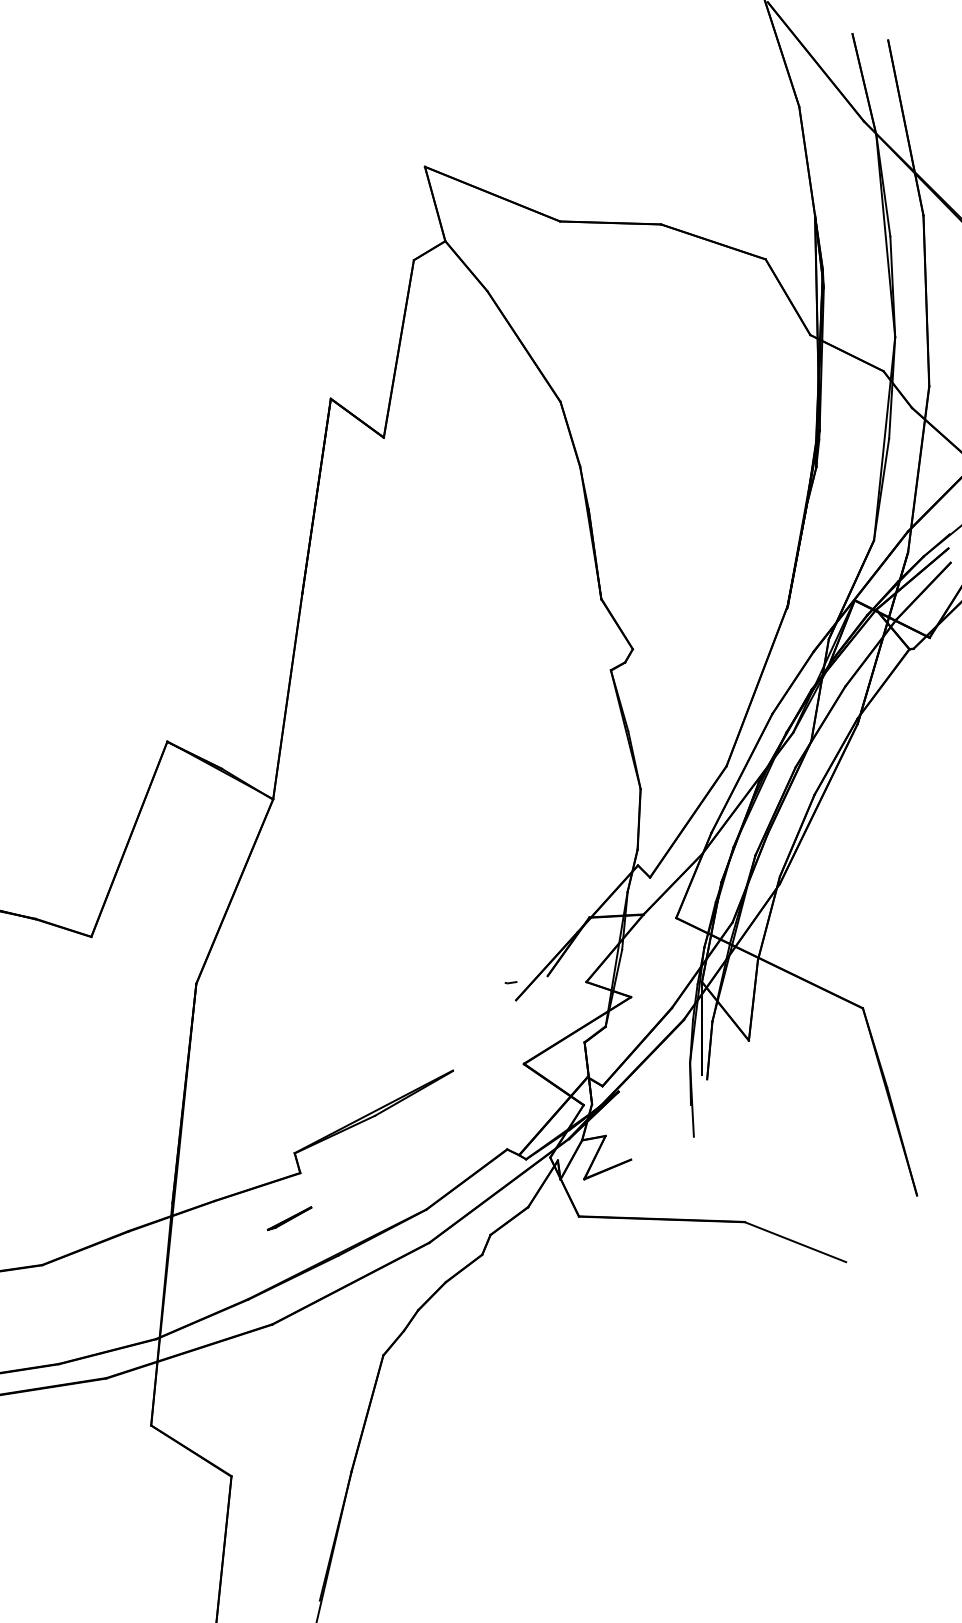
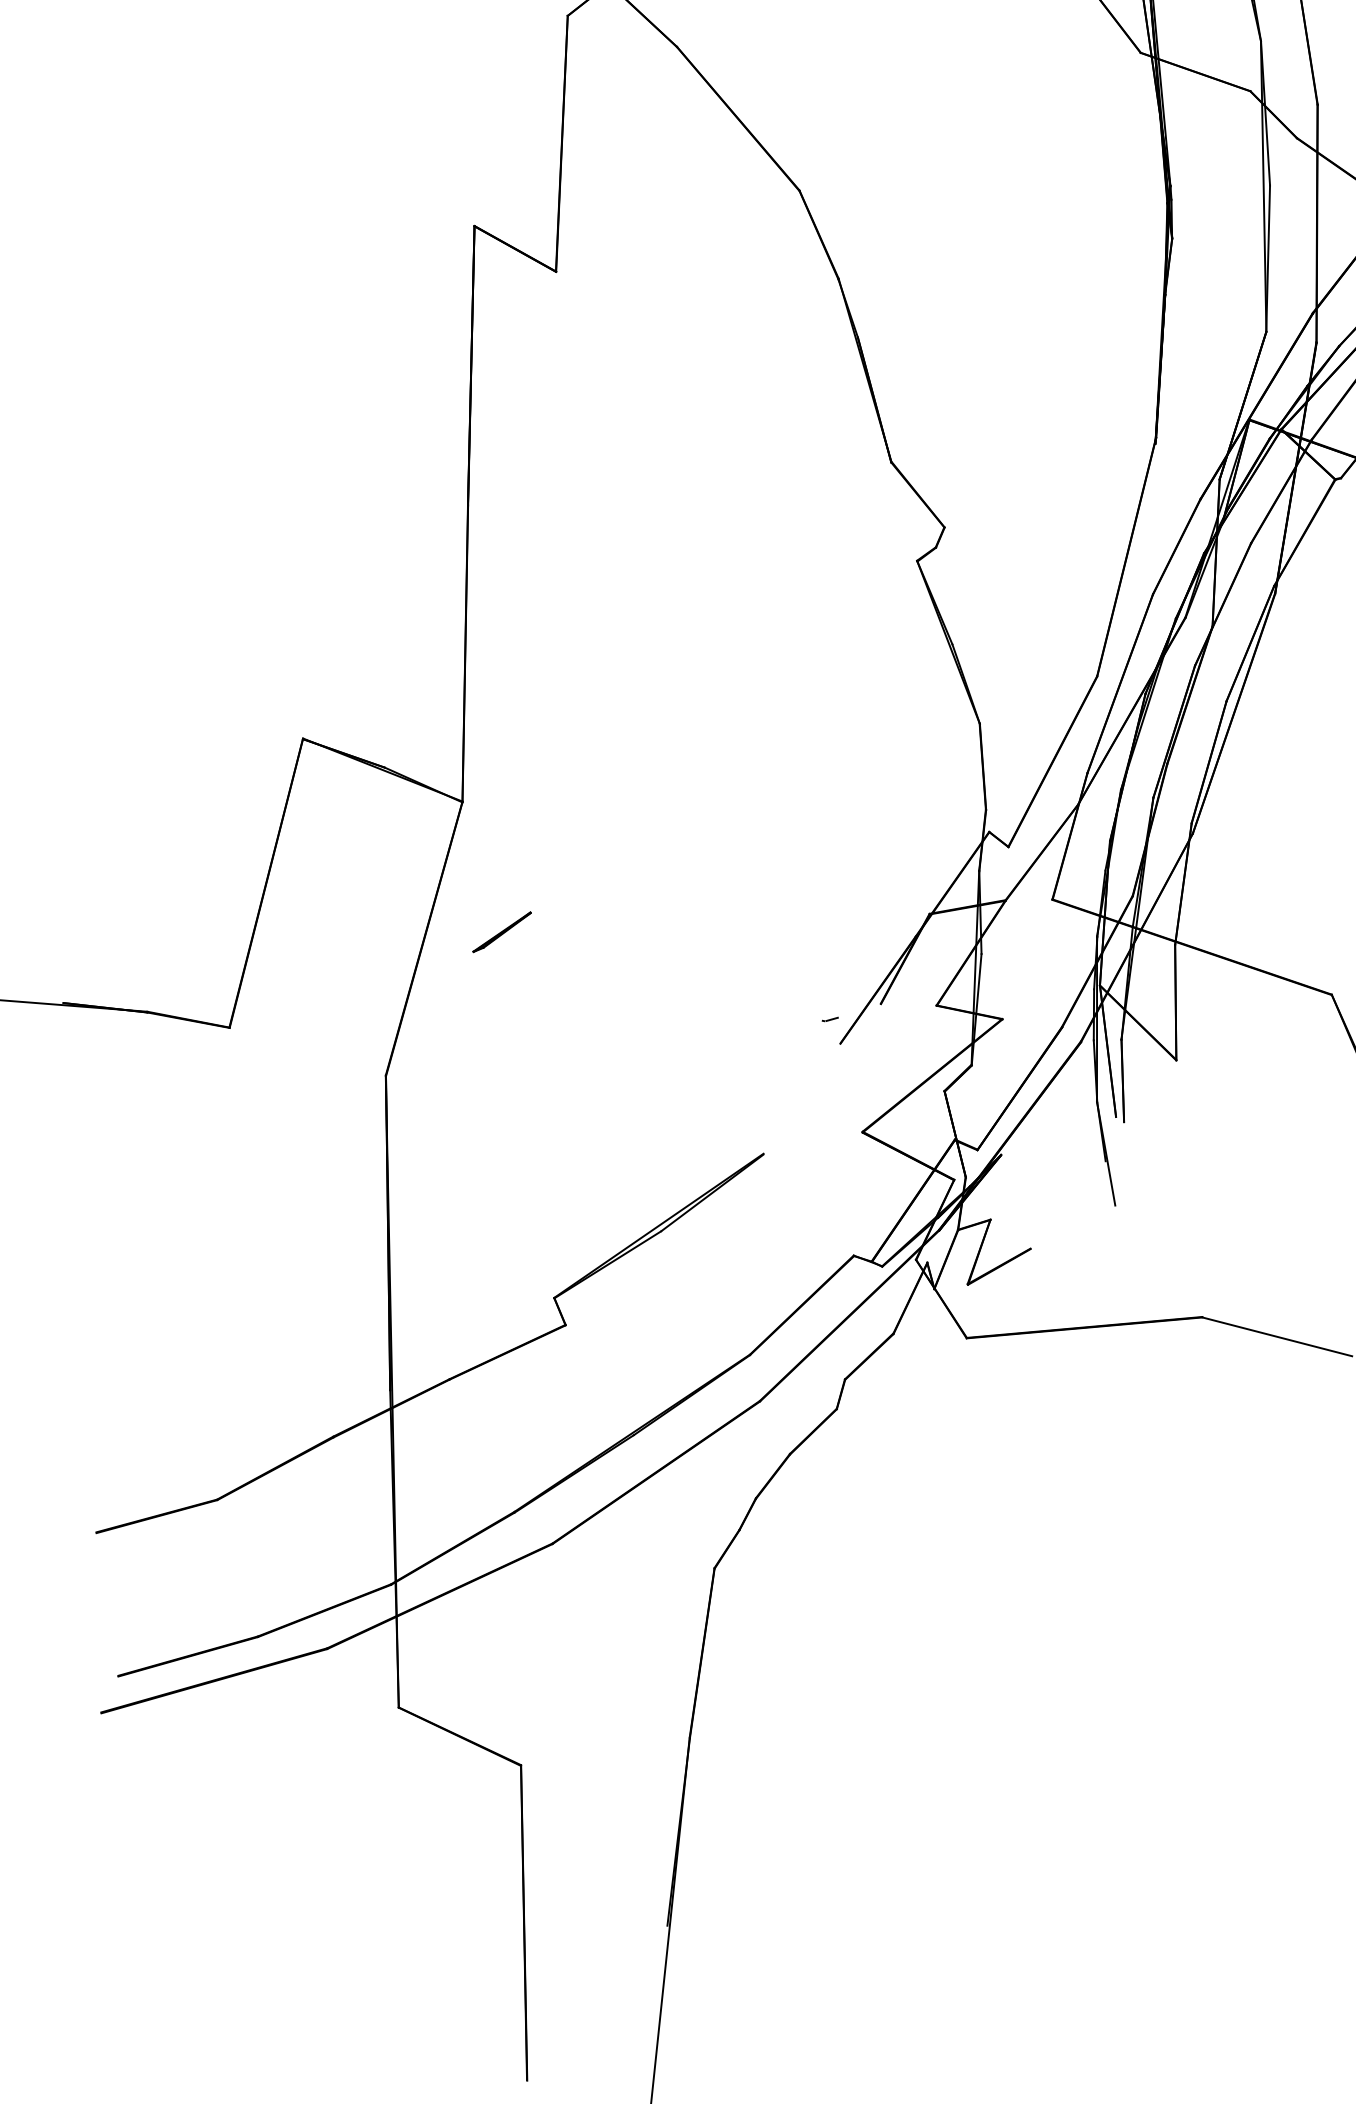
line: (289, 1218) -> (501, 932), moved

